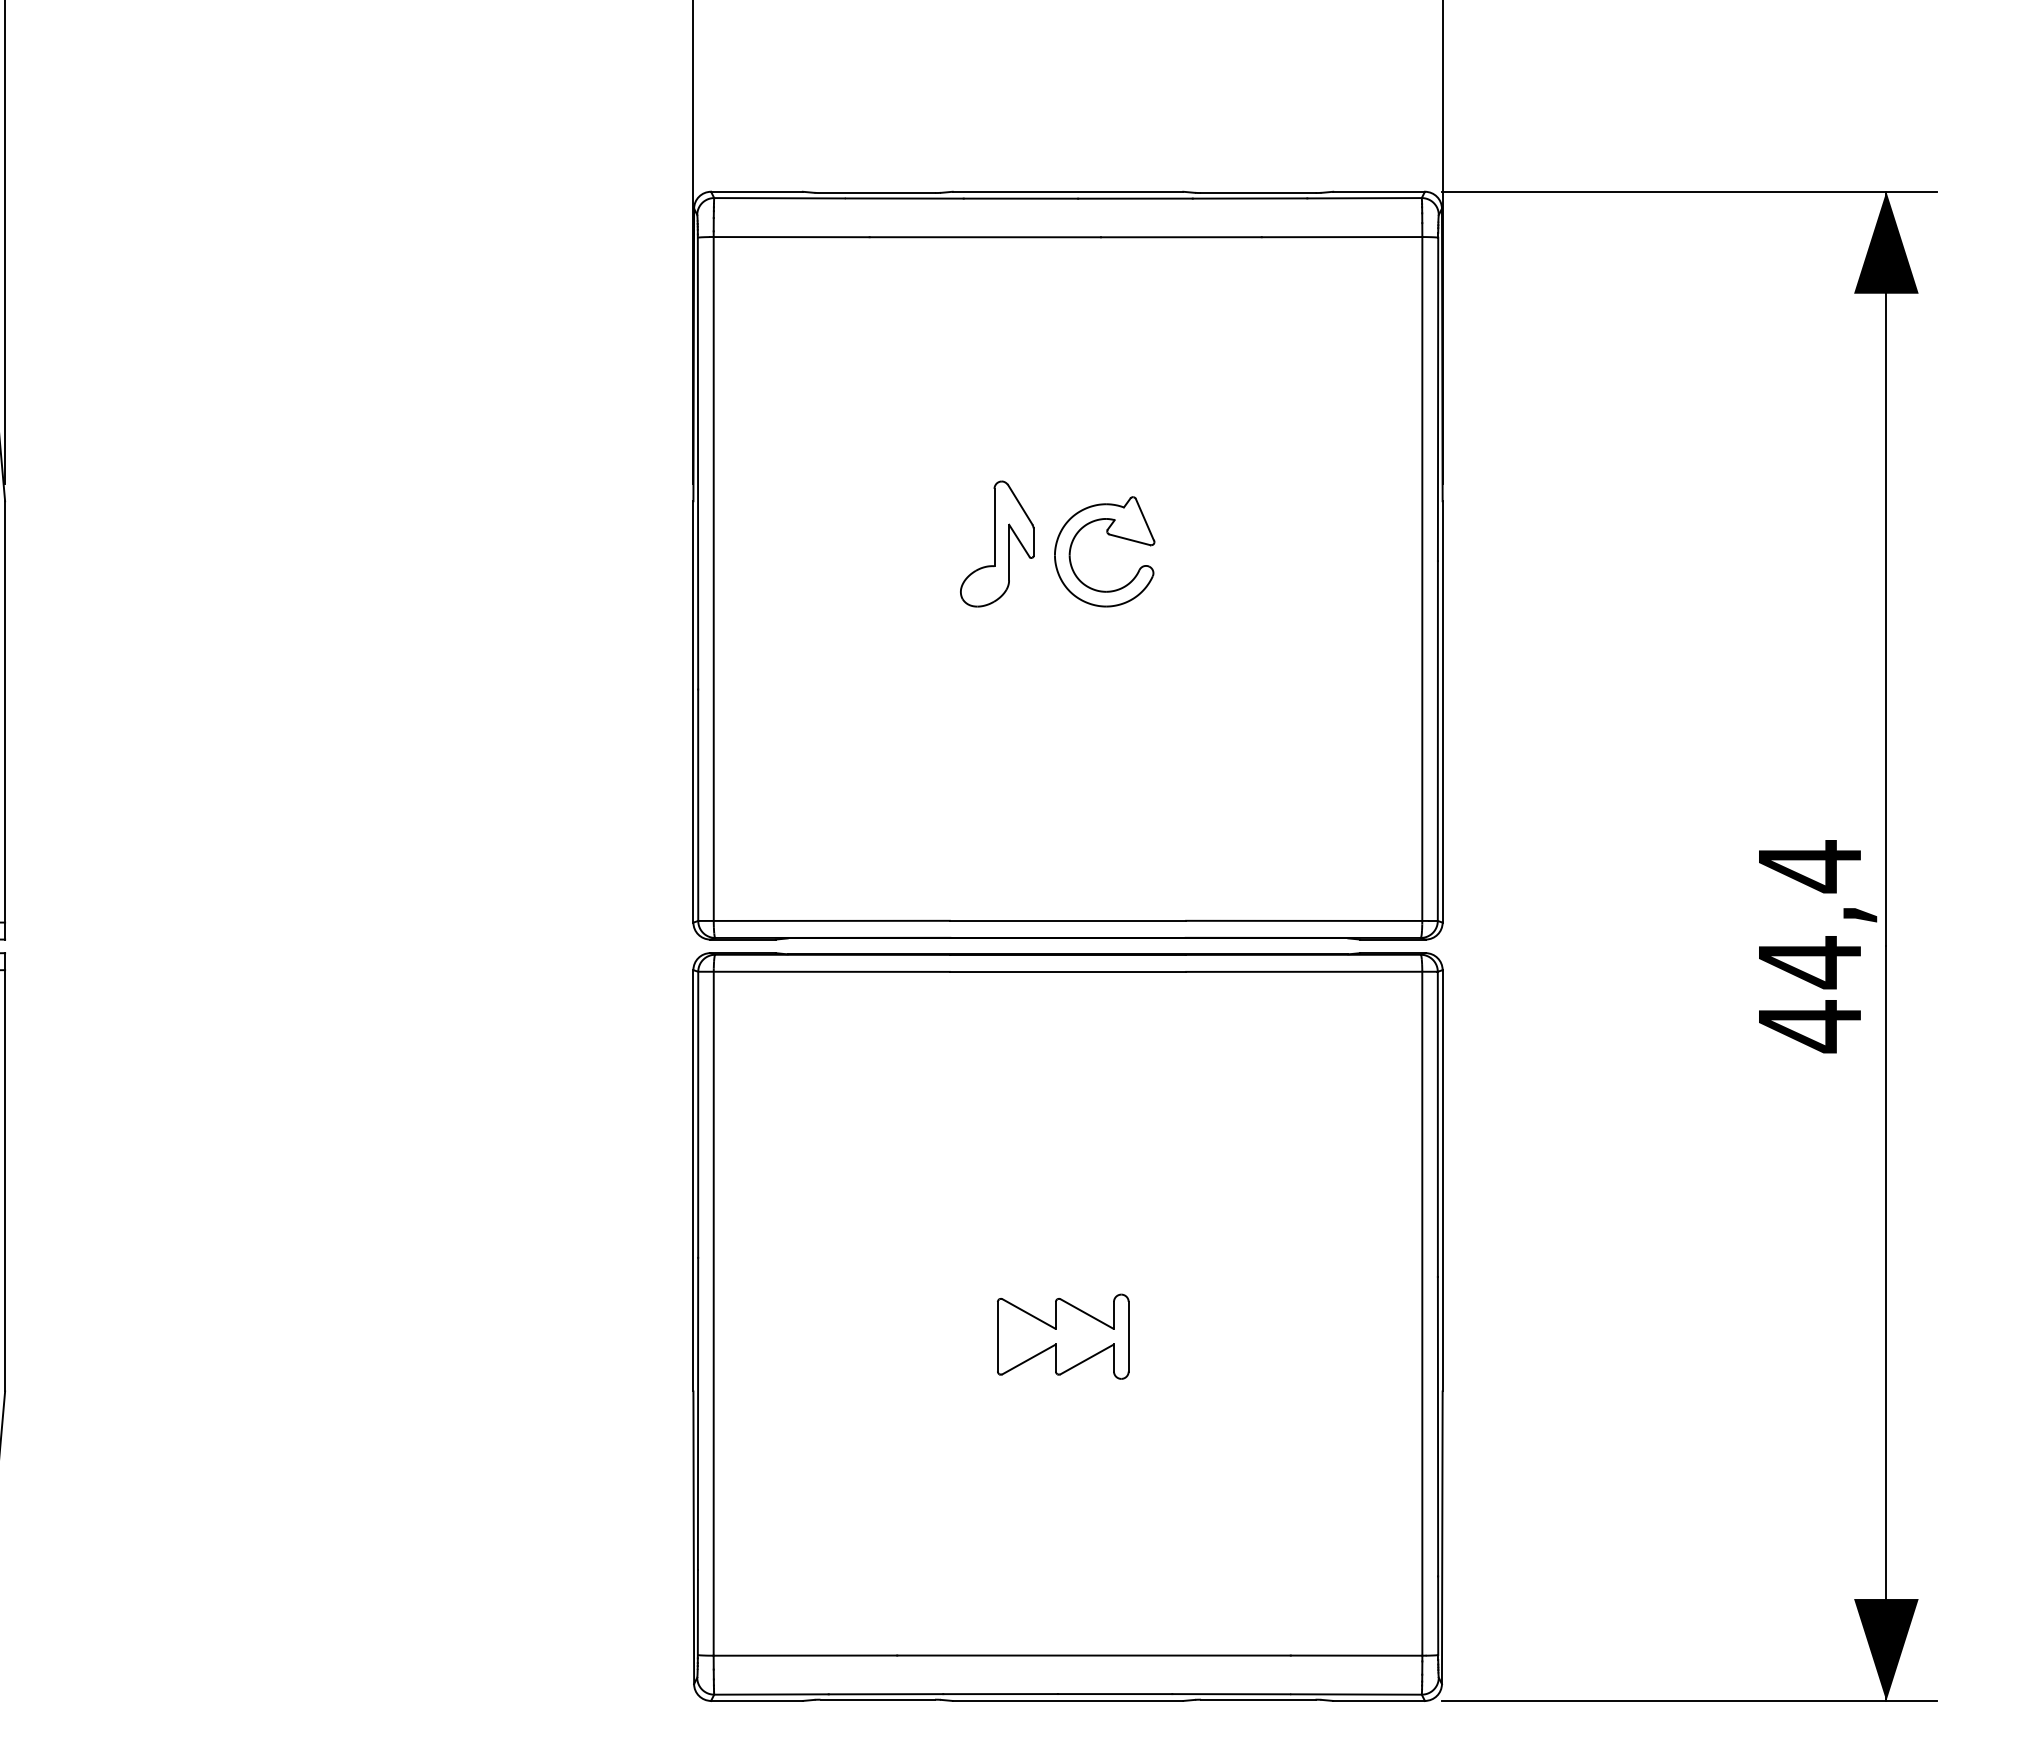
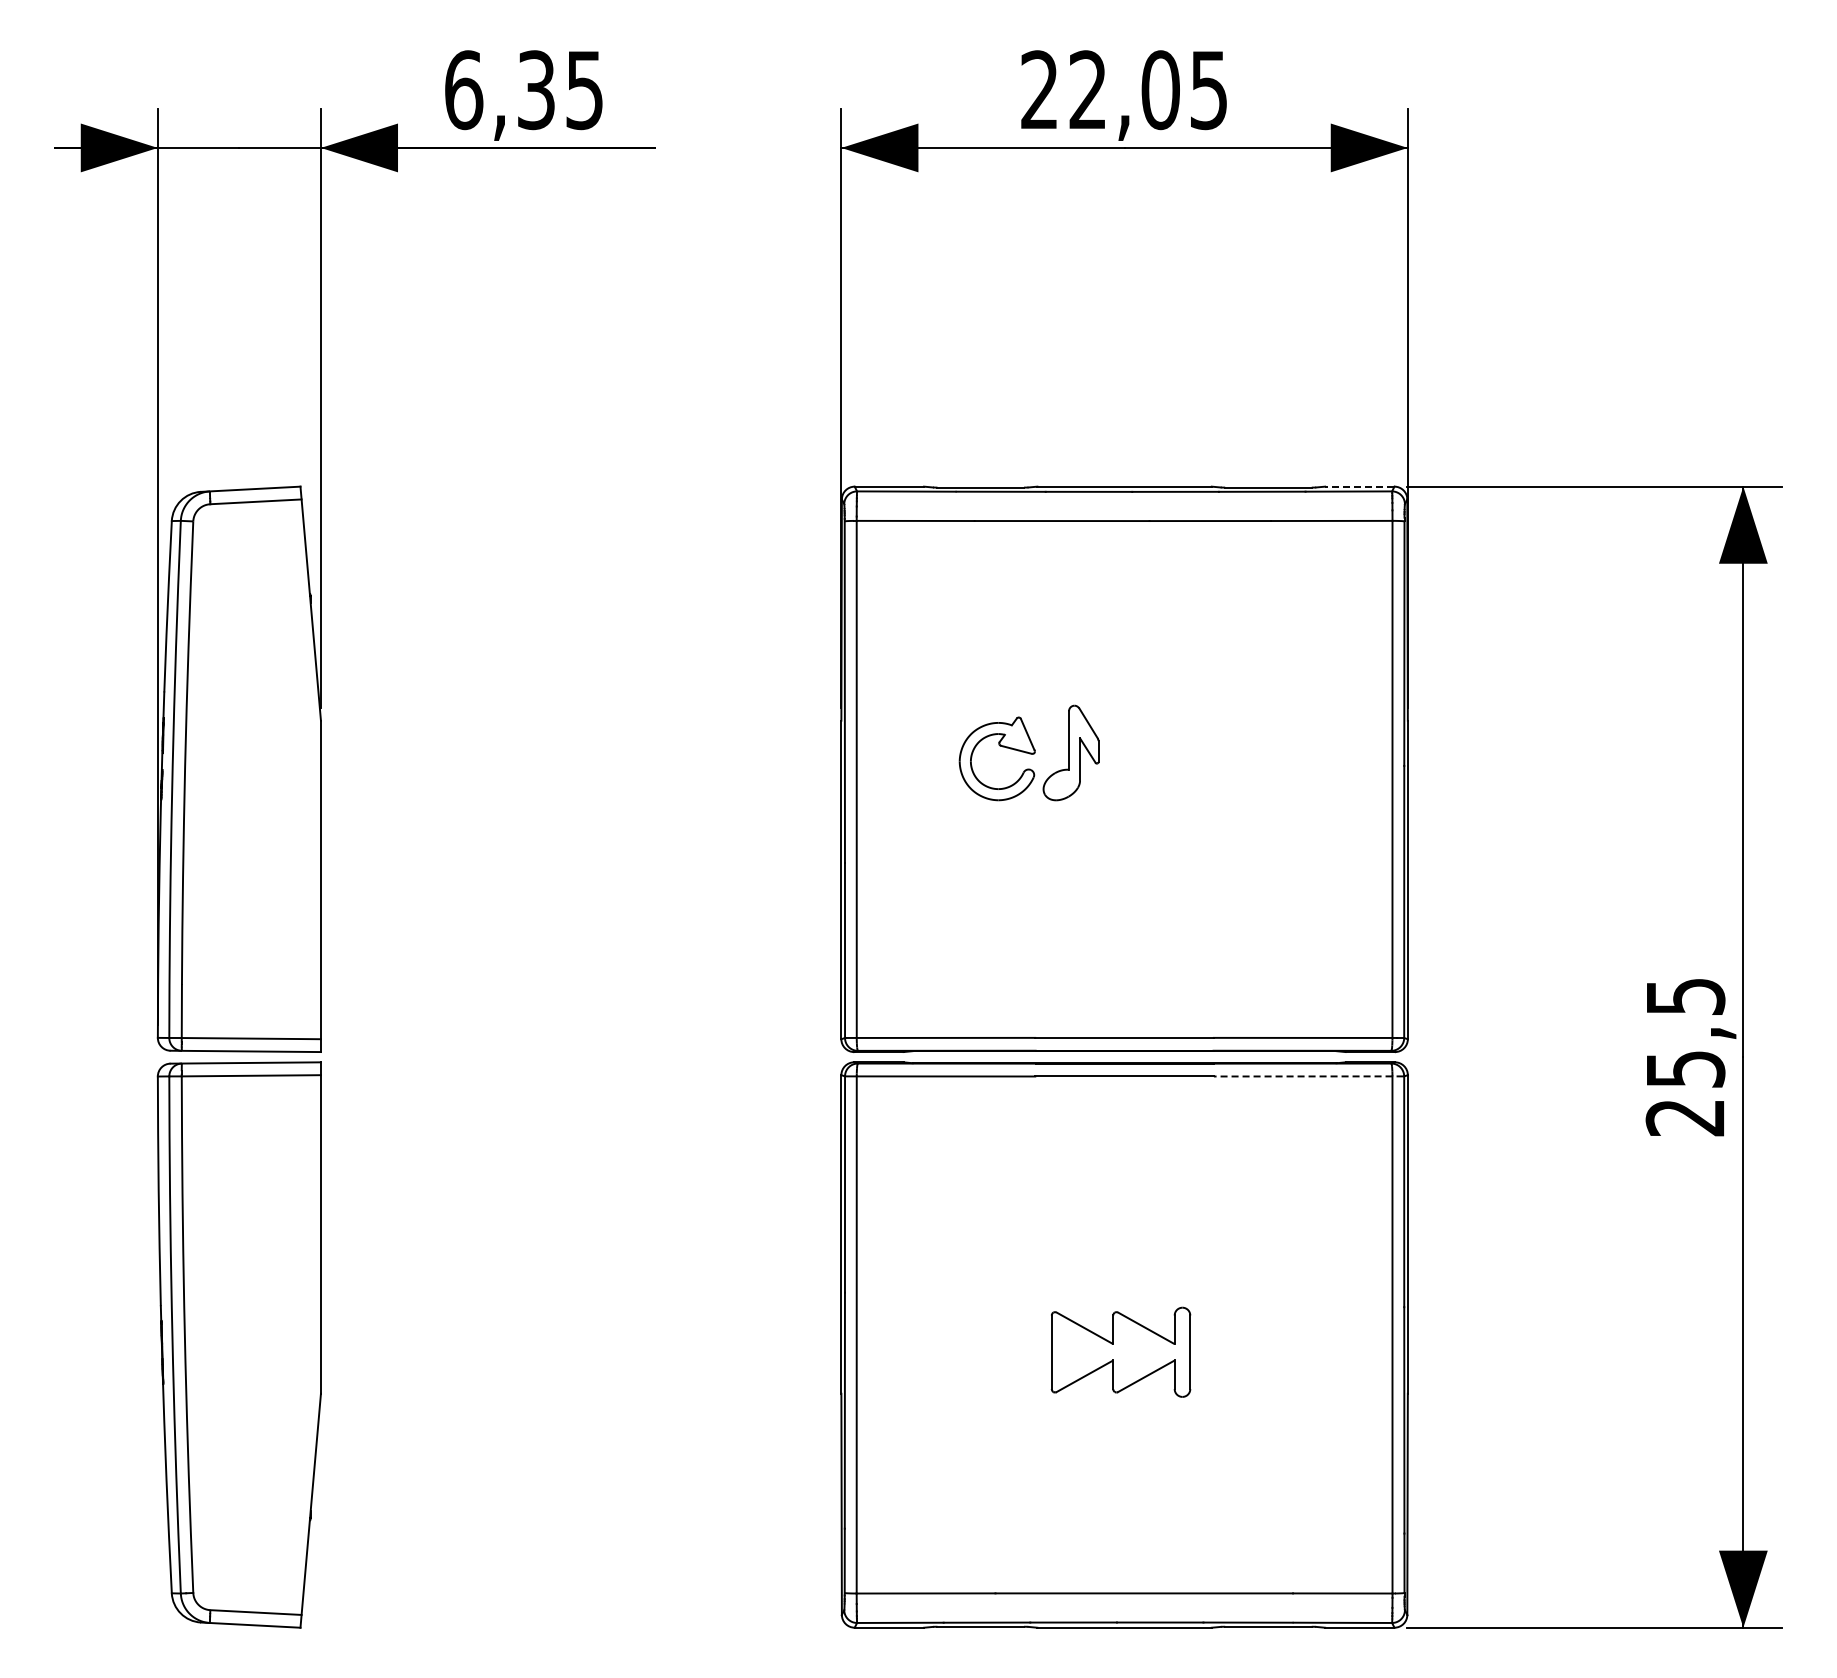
line: (1378, 191) -> (1359, 486), solid -> dashed
part: (1107, 535) -> (999, 746), moved
text: (1809, 946) -> (1685, 1057), 44,4 -> 25,5
line: (1311, 971) -> (1308, 1076), solid -> dashed
part: (1062, 1336) -> (1120, 1352), size x1.4

